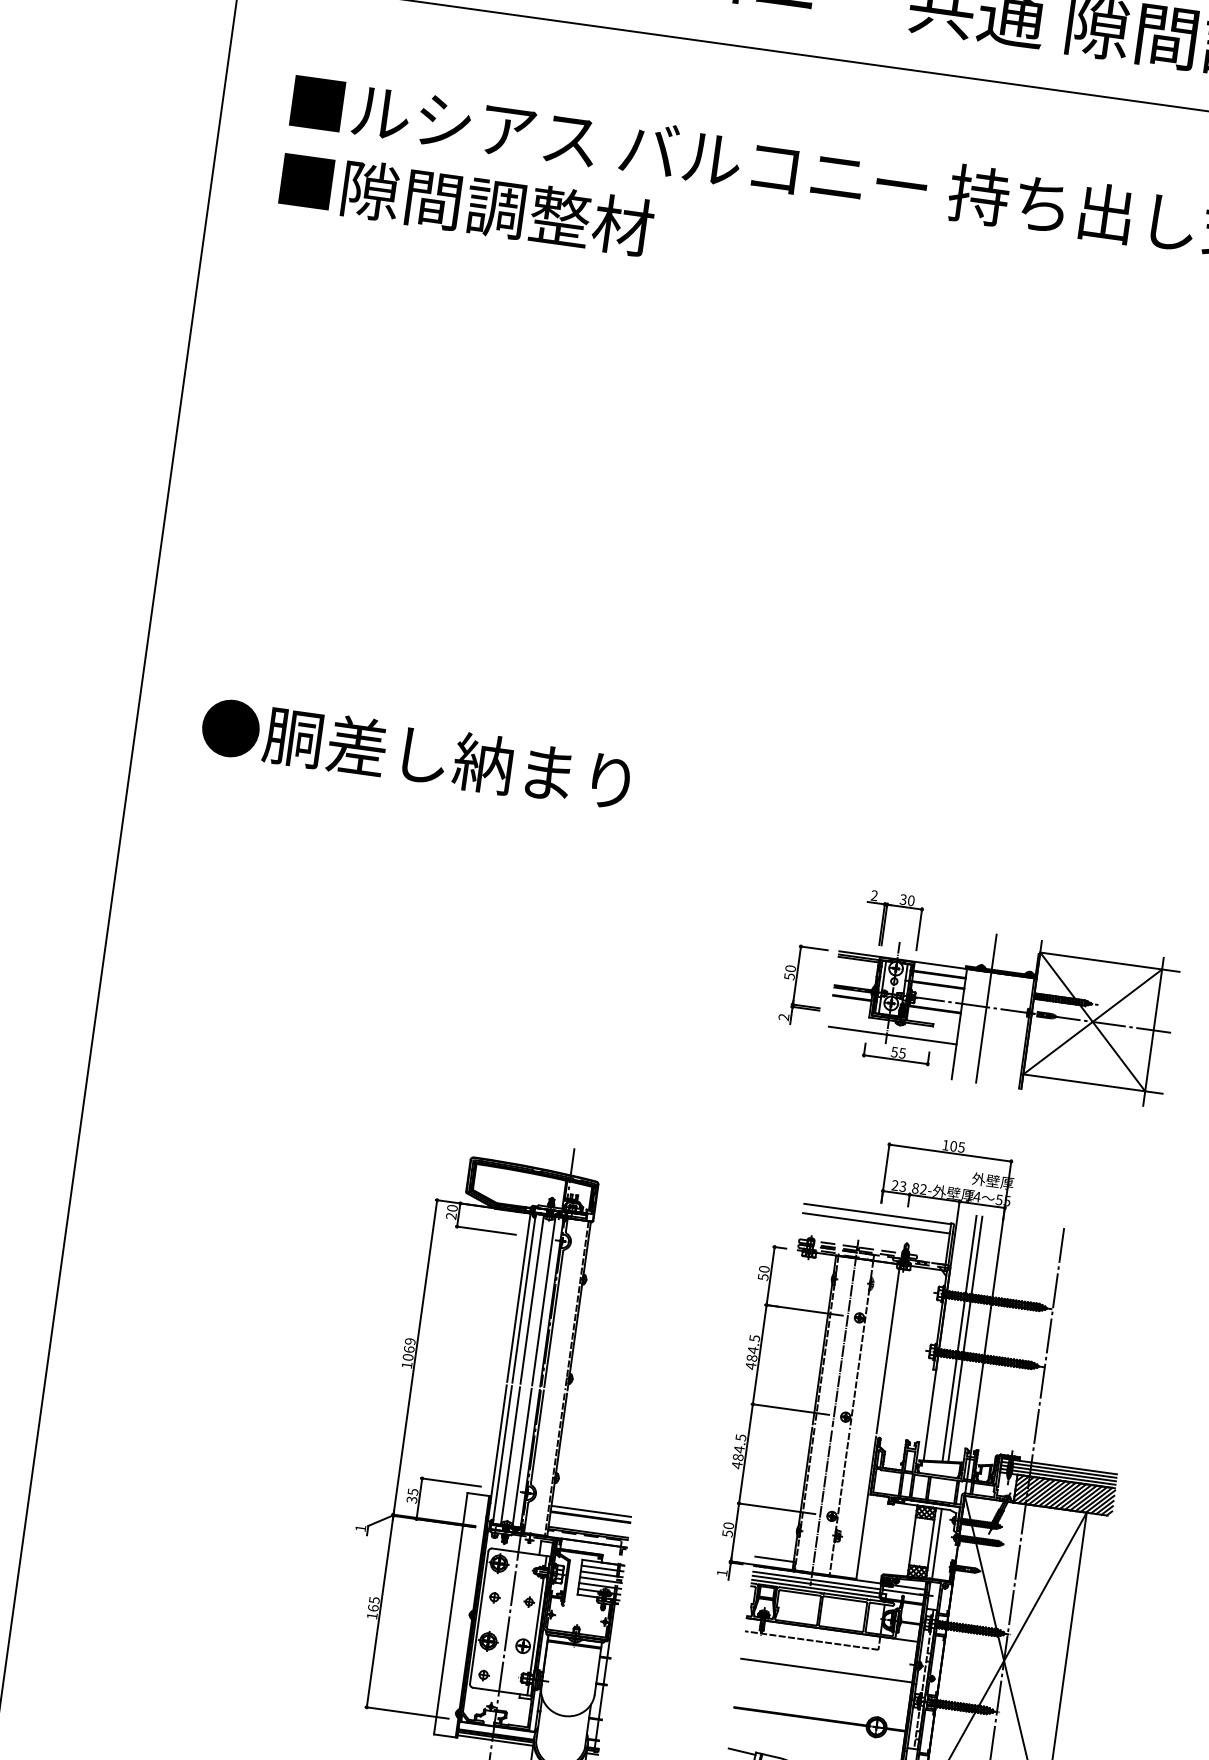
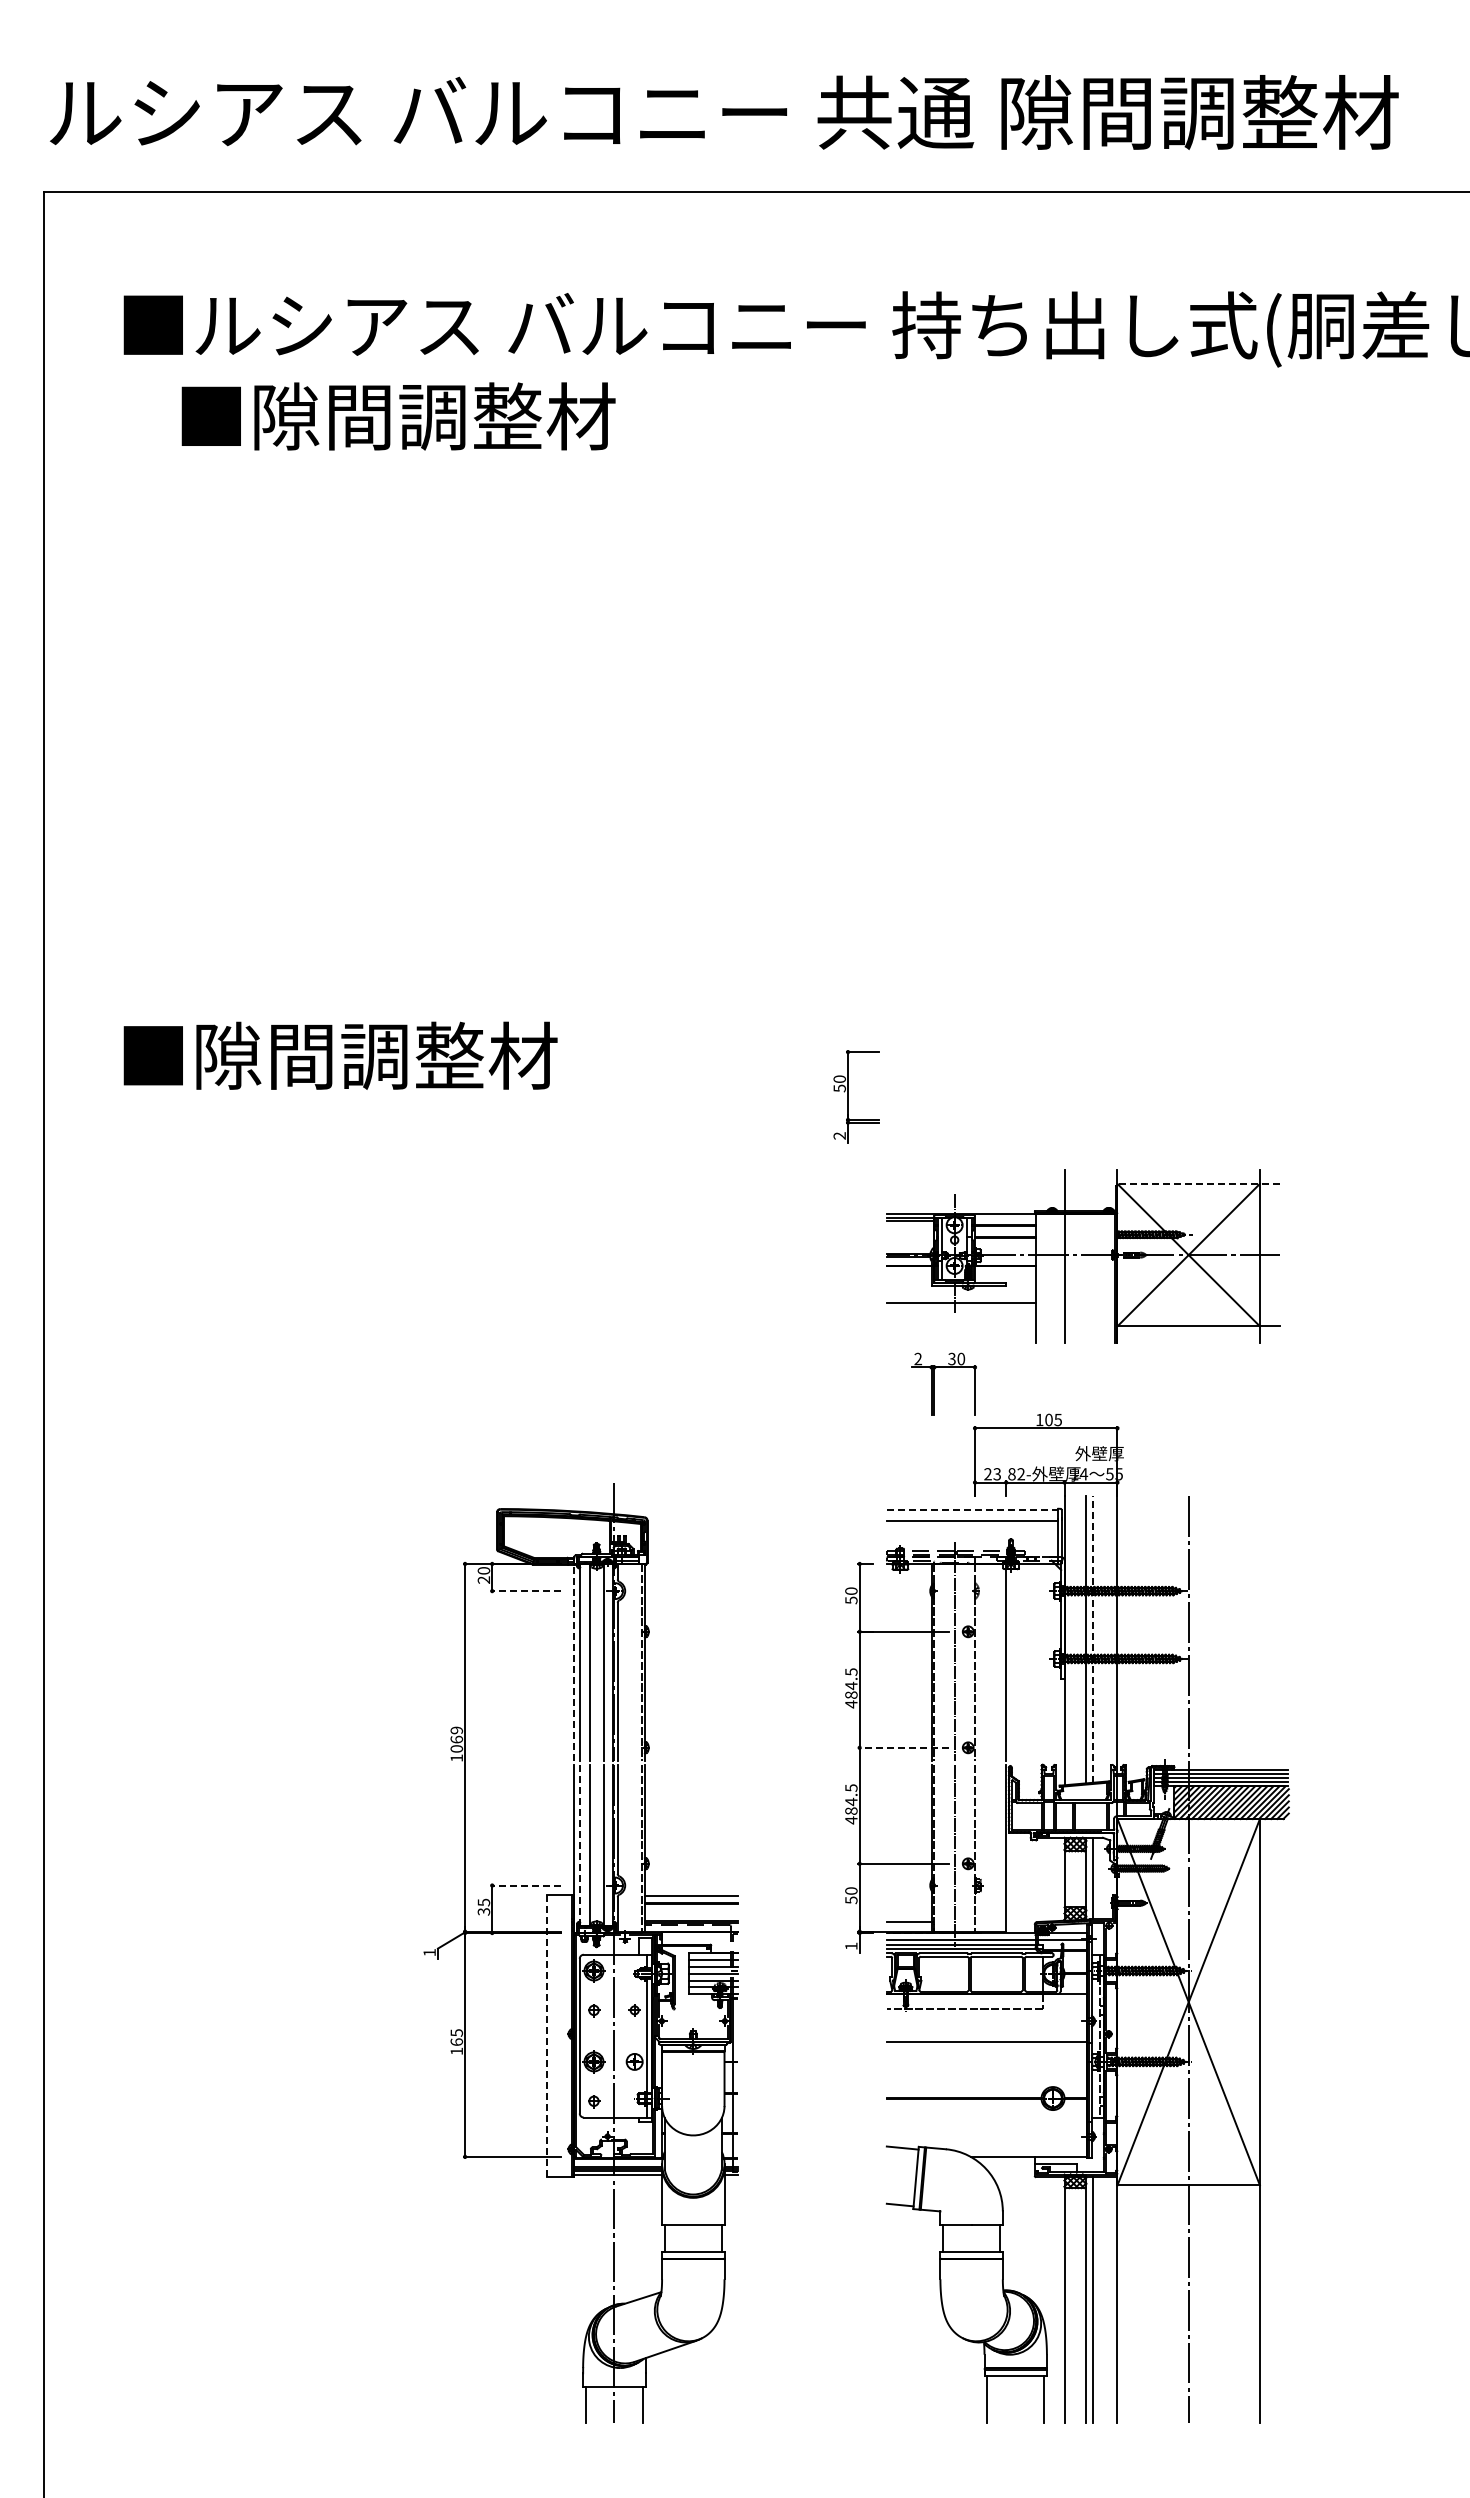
text: (466, 203) -> (398, 416), moved
text: (415, 753) -> (369, 1055), ●胴差し納まり -> ■隙間調整材
part: (885, 918) -> (934, 1383), moved
line: (1109, 961) -> (1198, 1183), solid -> dashed
part: (796, 984) -> (848, 1096), moved
part: (896, 1054) -> (968, 1323), removed
line: (877, 1213) -> (972, 1509), solid -> dashed
line: (485, 1230) -> (525, 1591), solid -> dashed
line: (519, 1297) -> (574, 1662), solid -> dashed
line: (965, 1338) -> (1093, 1638), solid -> dashed
line: (790, 1409) -> (903, 1747), solid -> dashed
line: (502, 1454) -> (580, 1845), solid -> dashed
line: (450, 1482) -> (525, 1885), solid -> dashed
line: (450, 1614) -> (546, 2036), solid -> dashed

